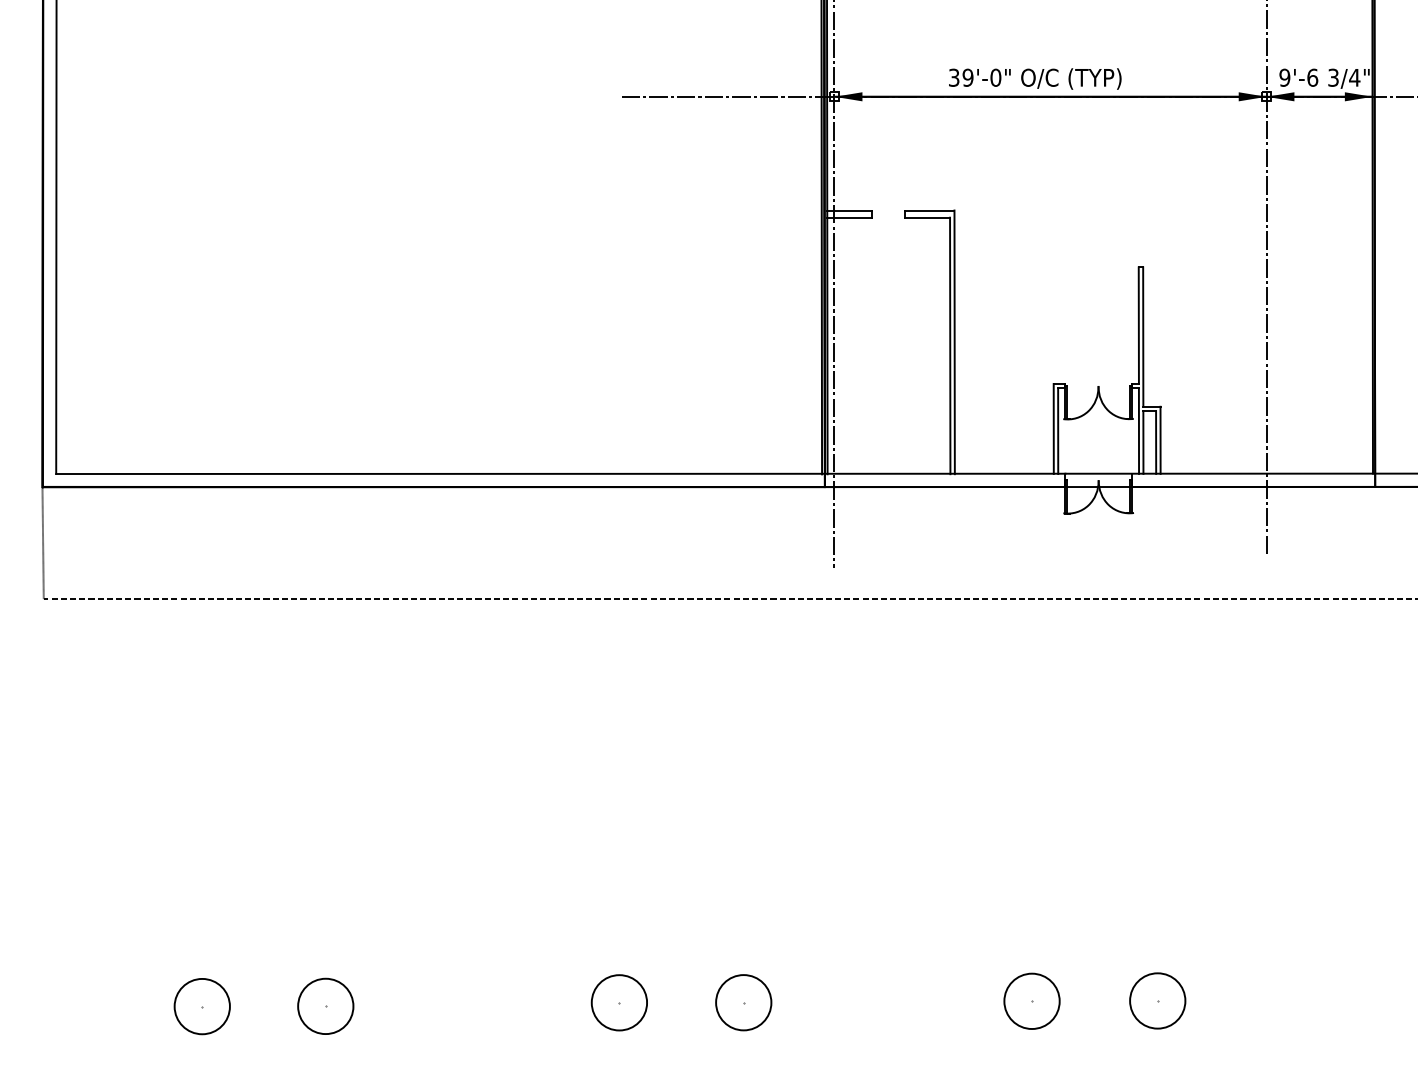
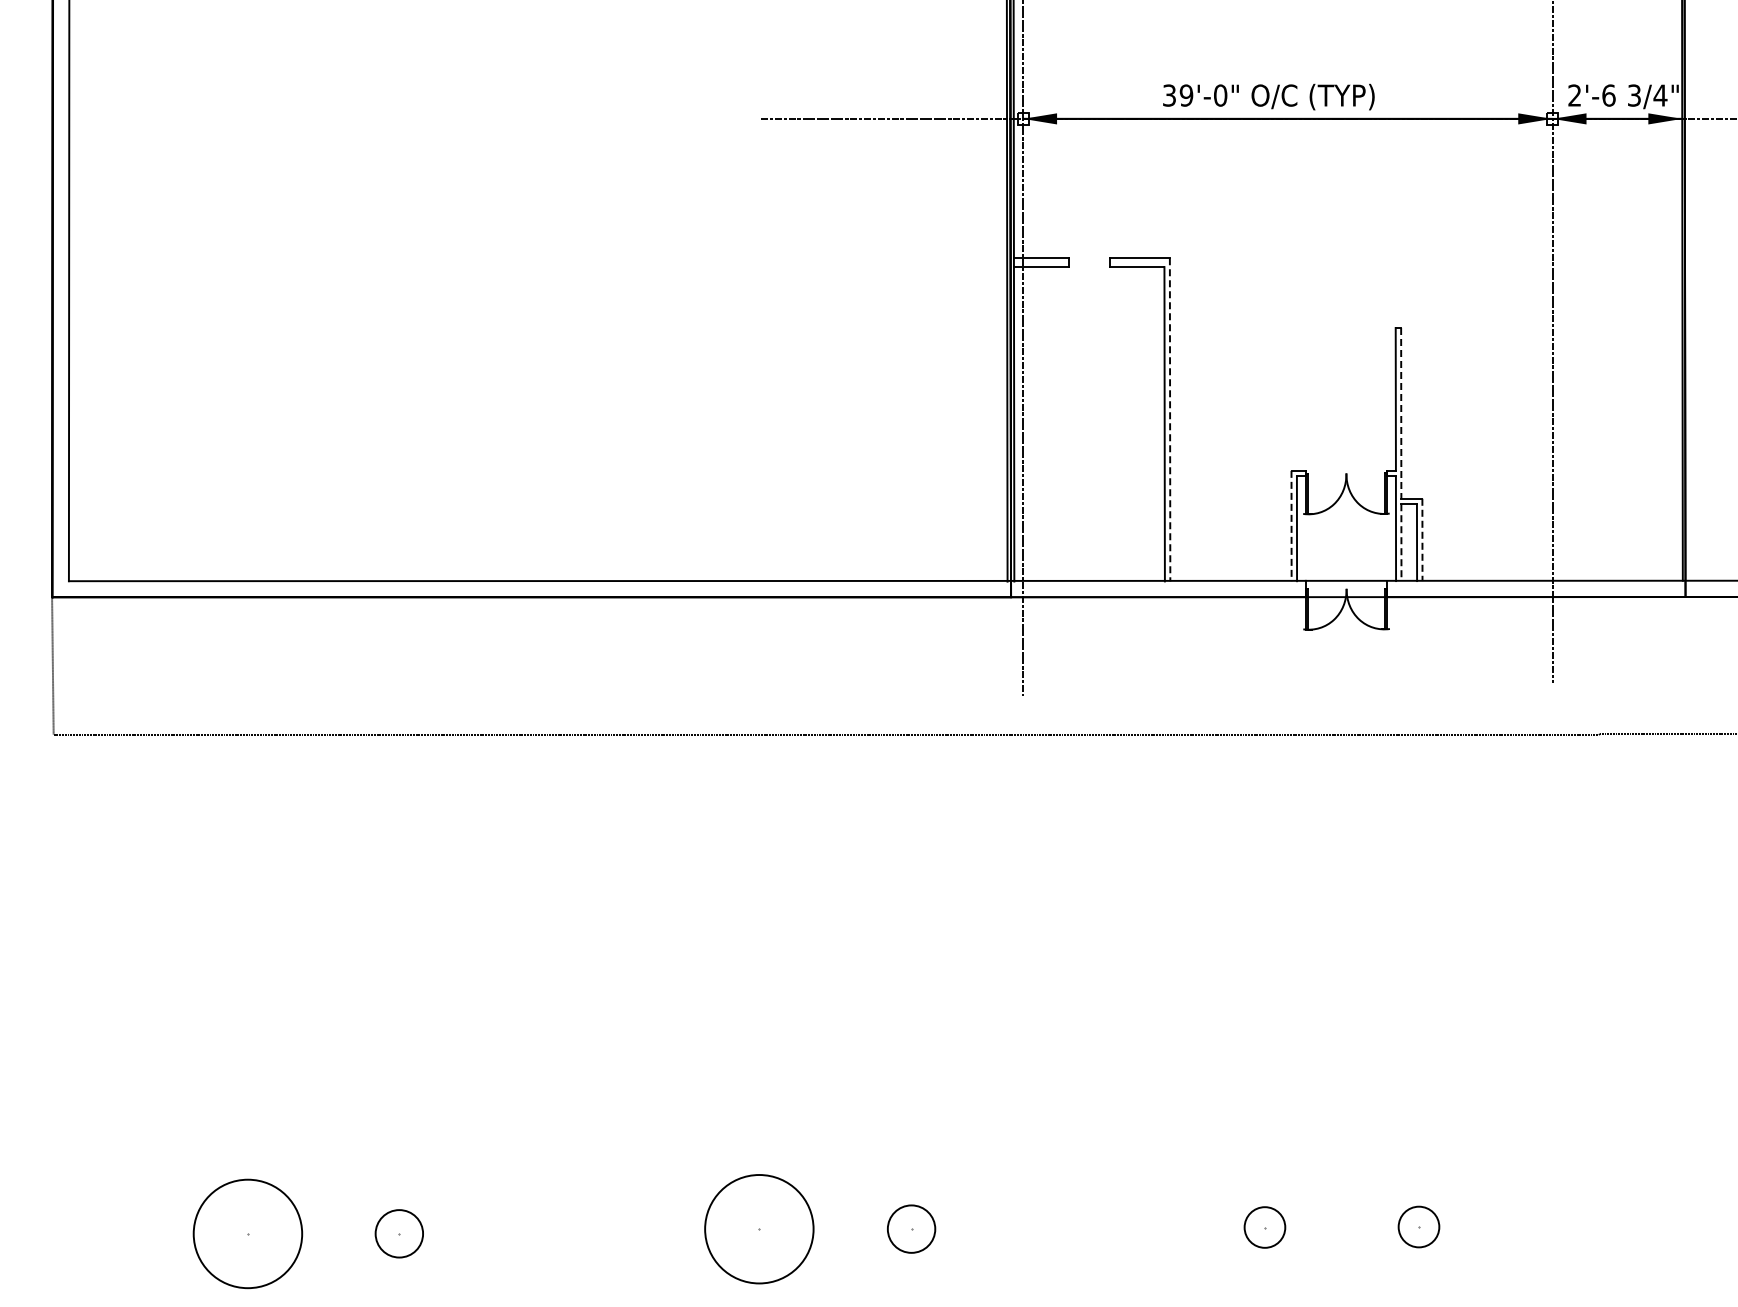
text: (1284, 77) -> (1574, 95), 9'-6 -> 2'-6
line: (1143, 337) -> (1401, 413), solid -> dashed
line: (954, 342) -> (1170, 419), solid -> dashed
line: (1053, 429) -> (1291, 526), solid -> dashed
line: (1160, 440) -> (1422, 540), solid -> dashed
line: (1143, 443) -> (1401, 543), solid -> dashed
part: (1157, 1000) -> (1418, 1226), size x0.6
part: (1031, 1001) -> (1264, 1227), size x0.6
part: (618, 1002) -> (758, 1229), size x1.6
part: (743, 1002) -> (911, 1228), size x0.7
part: (201, 1006) -> (247, 1233), size x1.6
part: (325, 1006) -> (399, 1233), size x0.7

